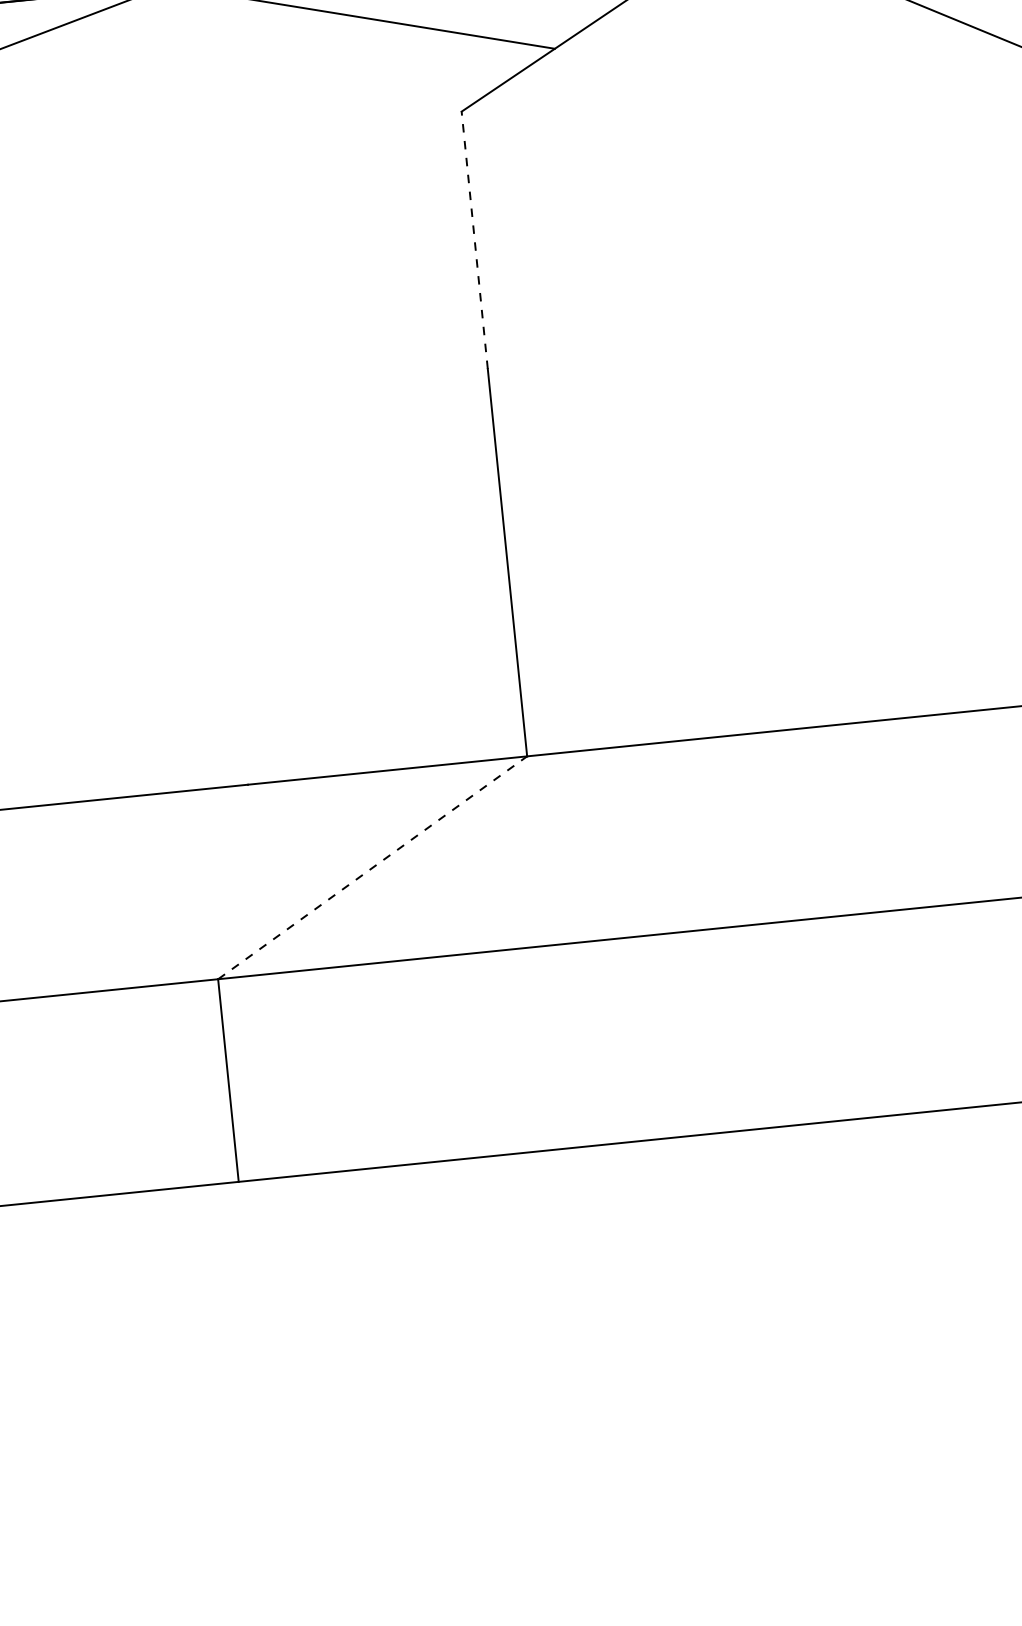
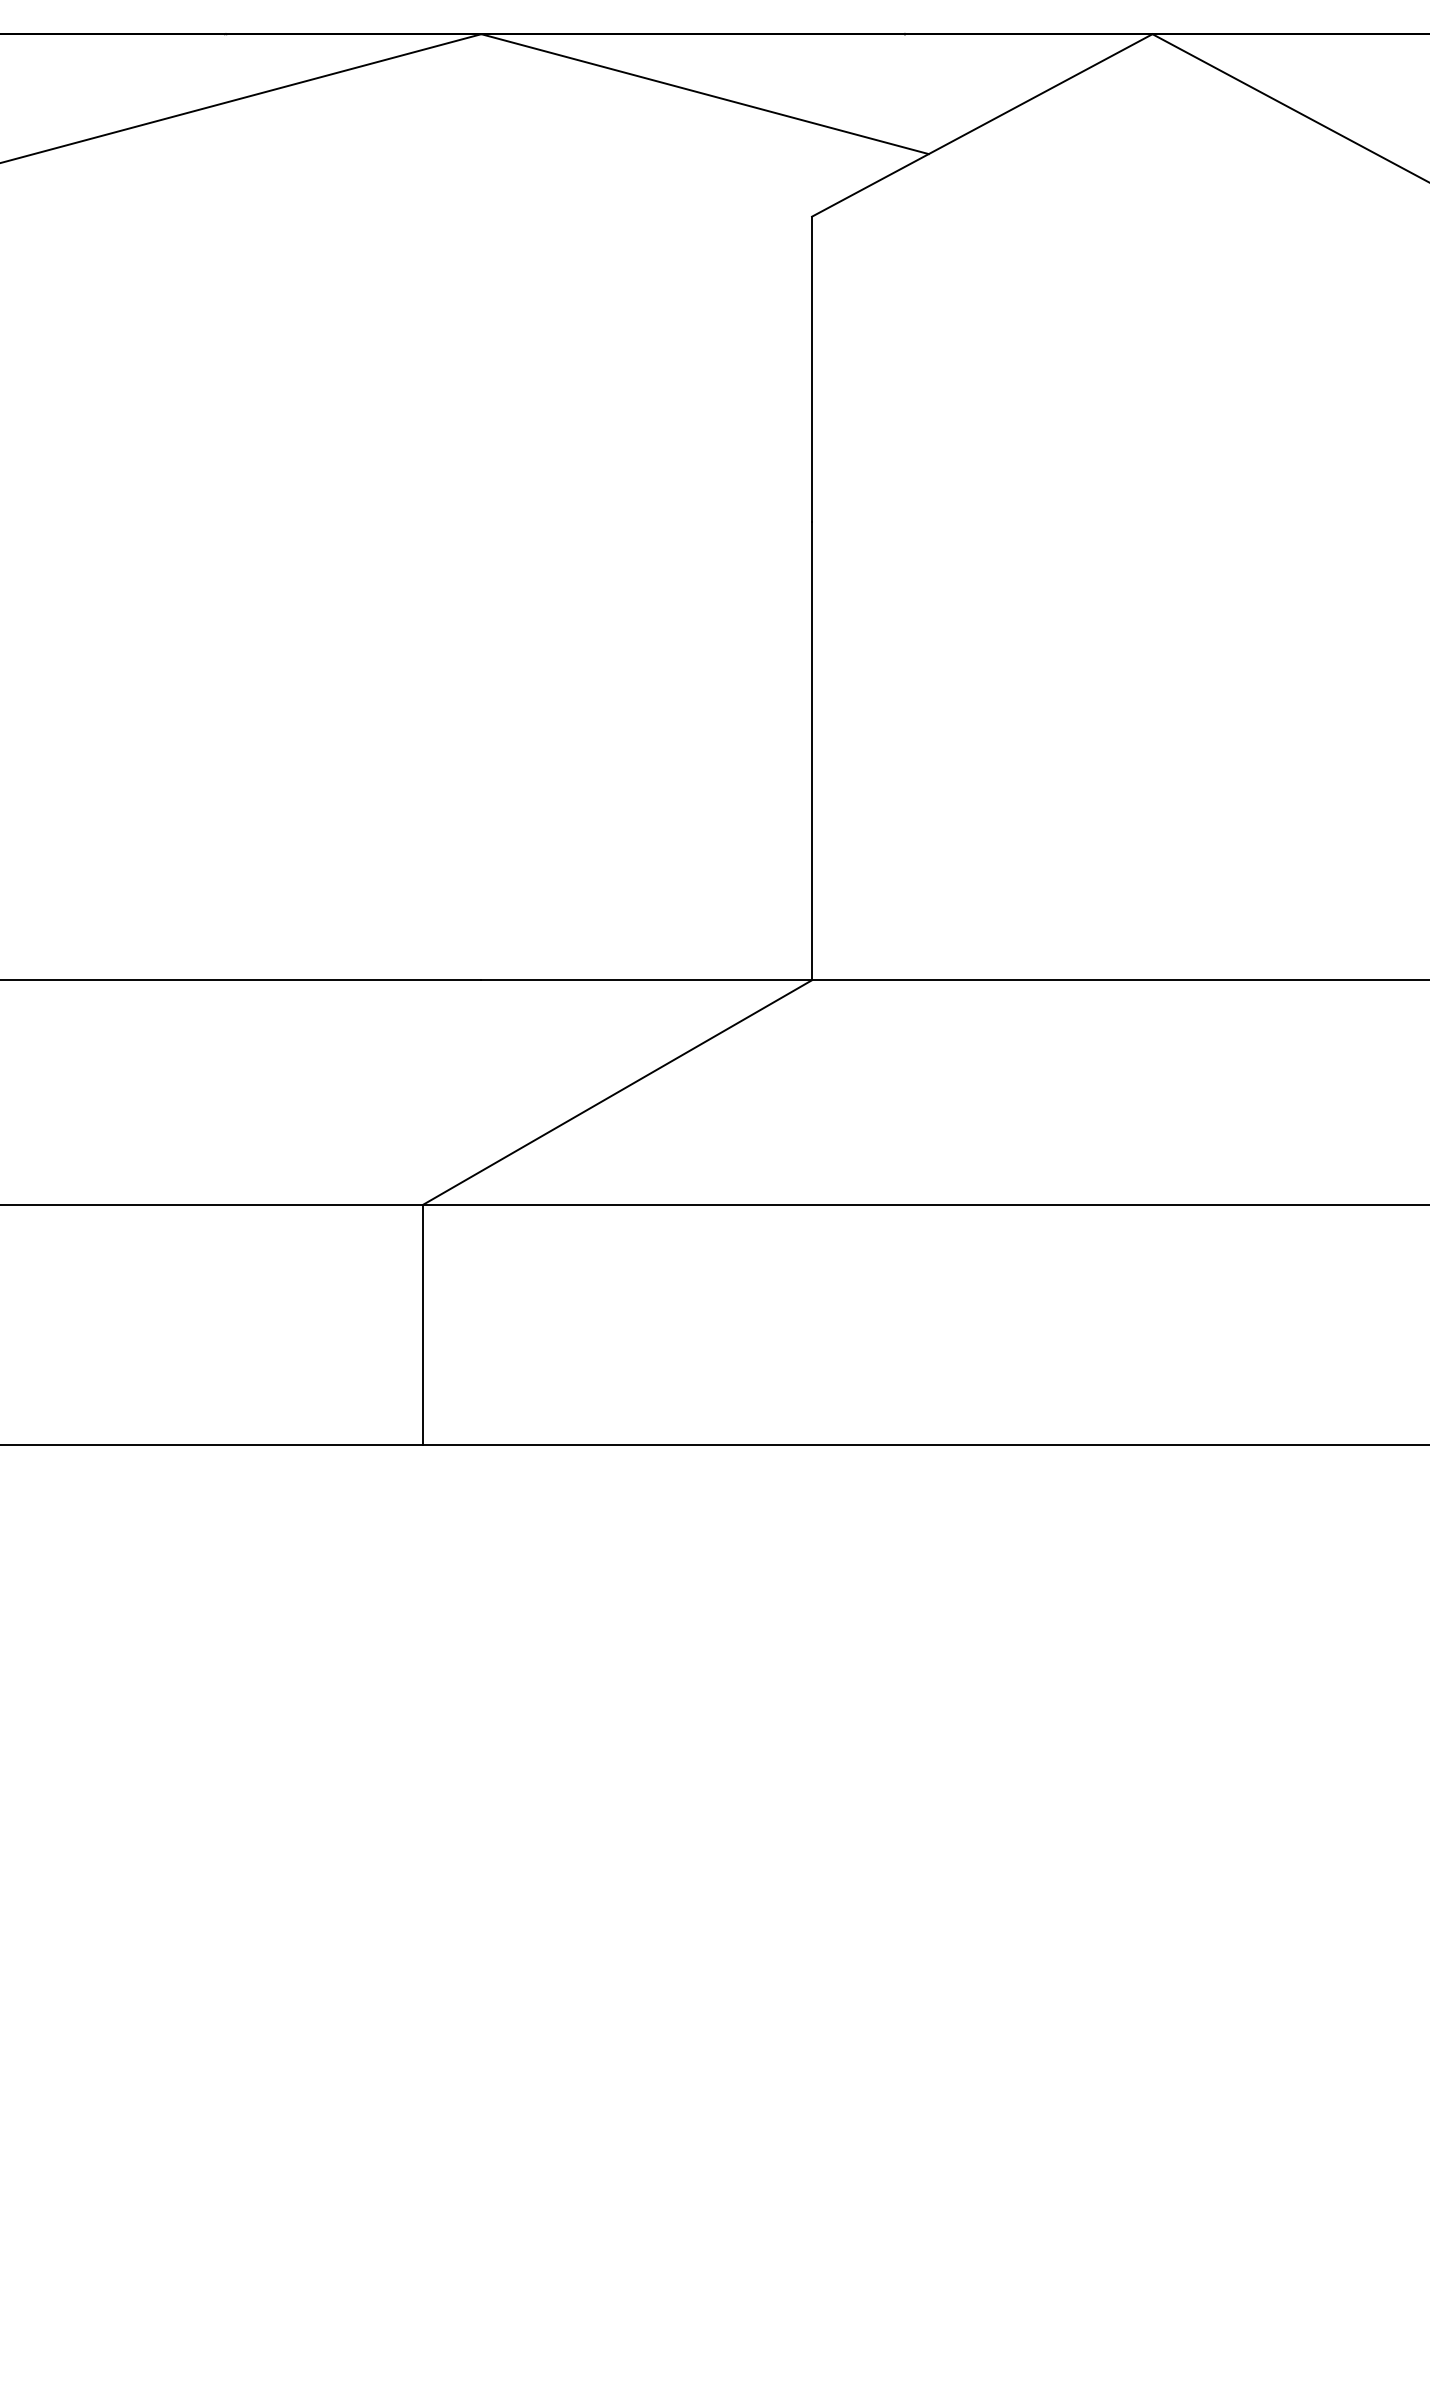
line: (475, 239) -> (812, 368), dashed -> solid
line: (373, 867) -> (618, 1092), dashed -> solid

